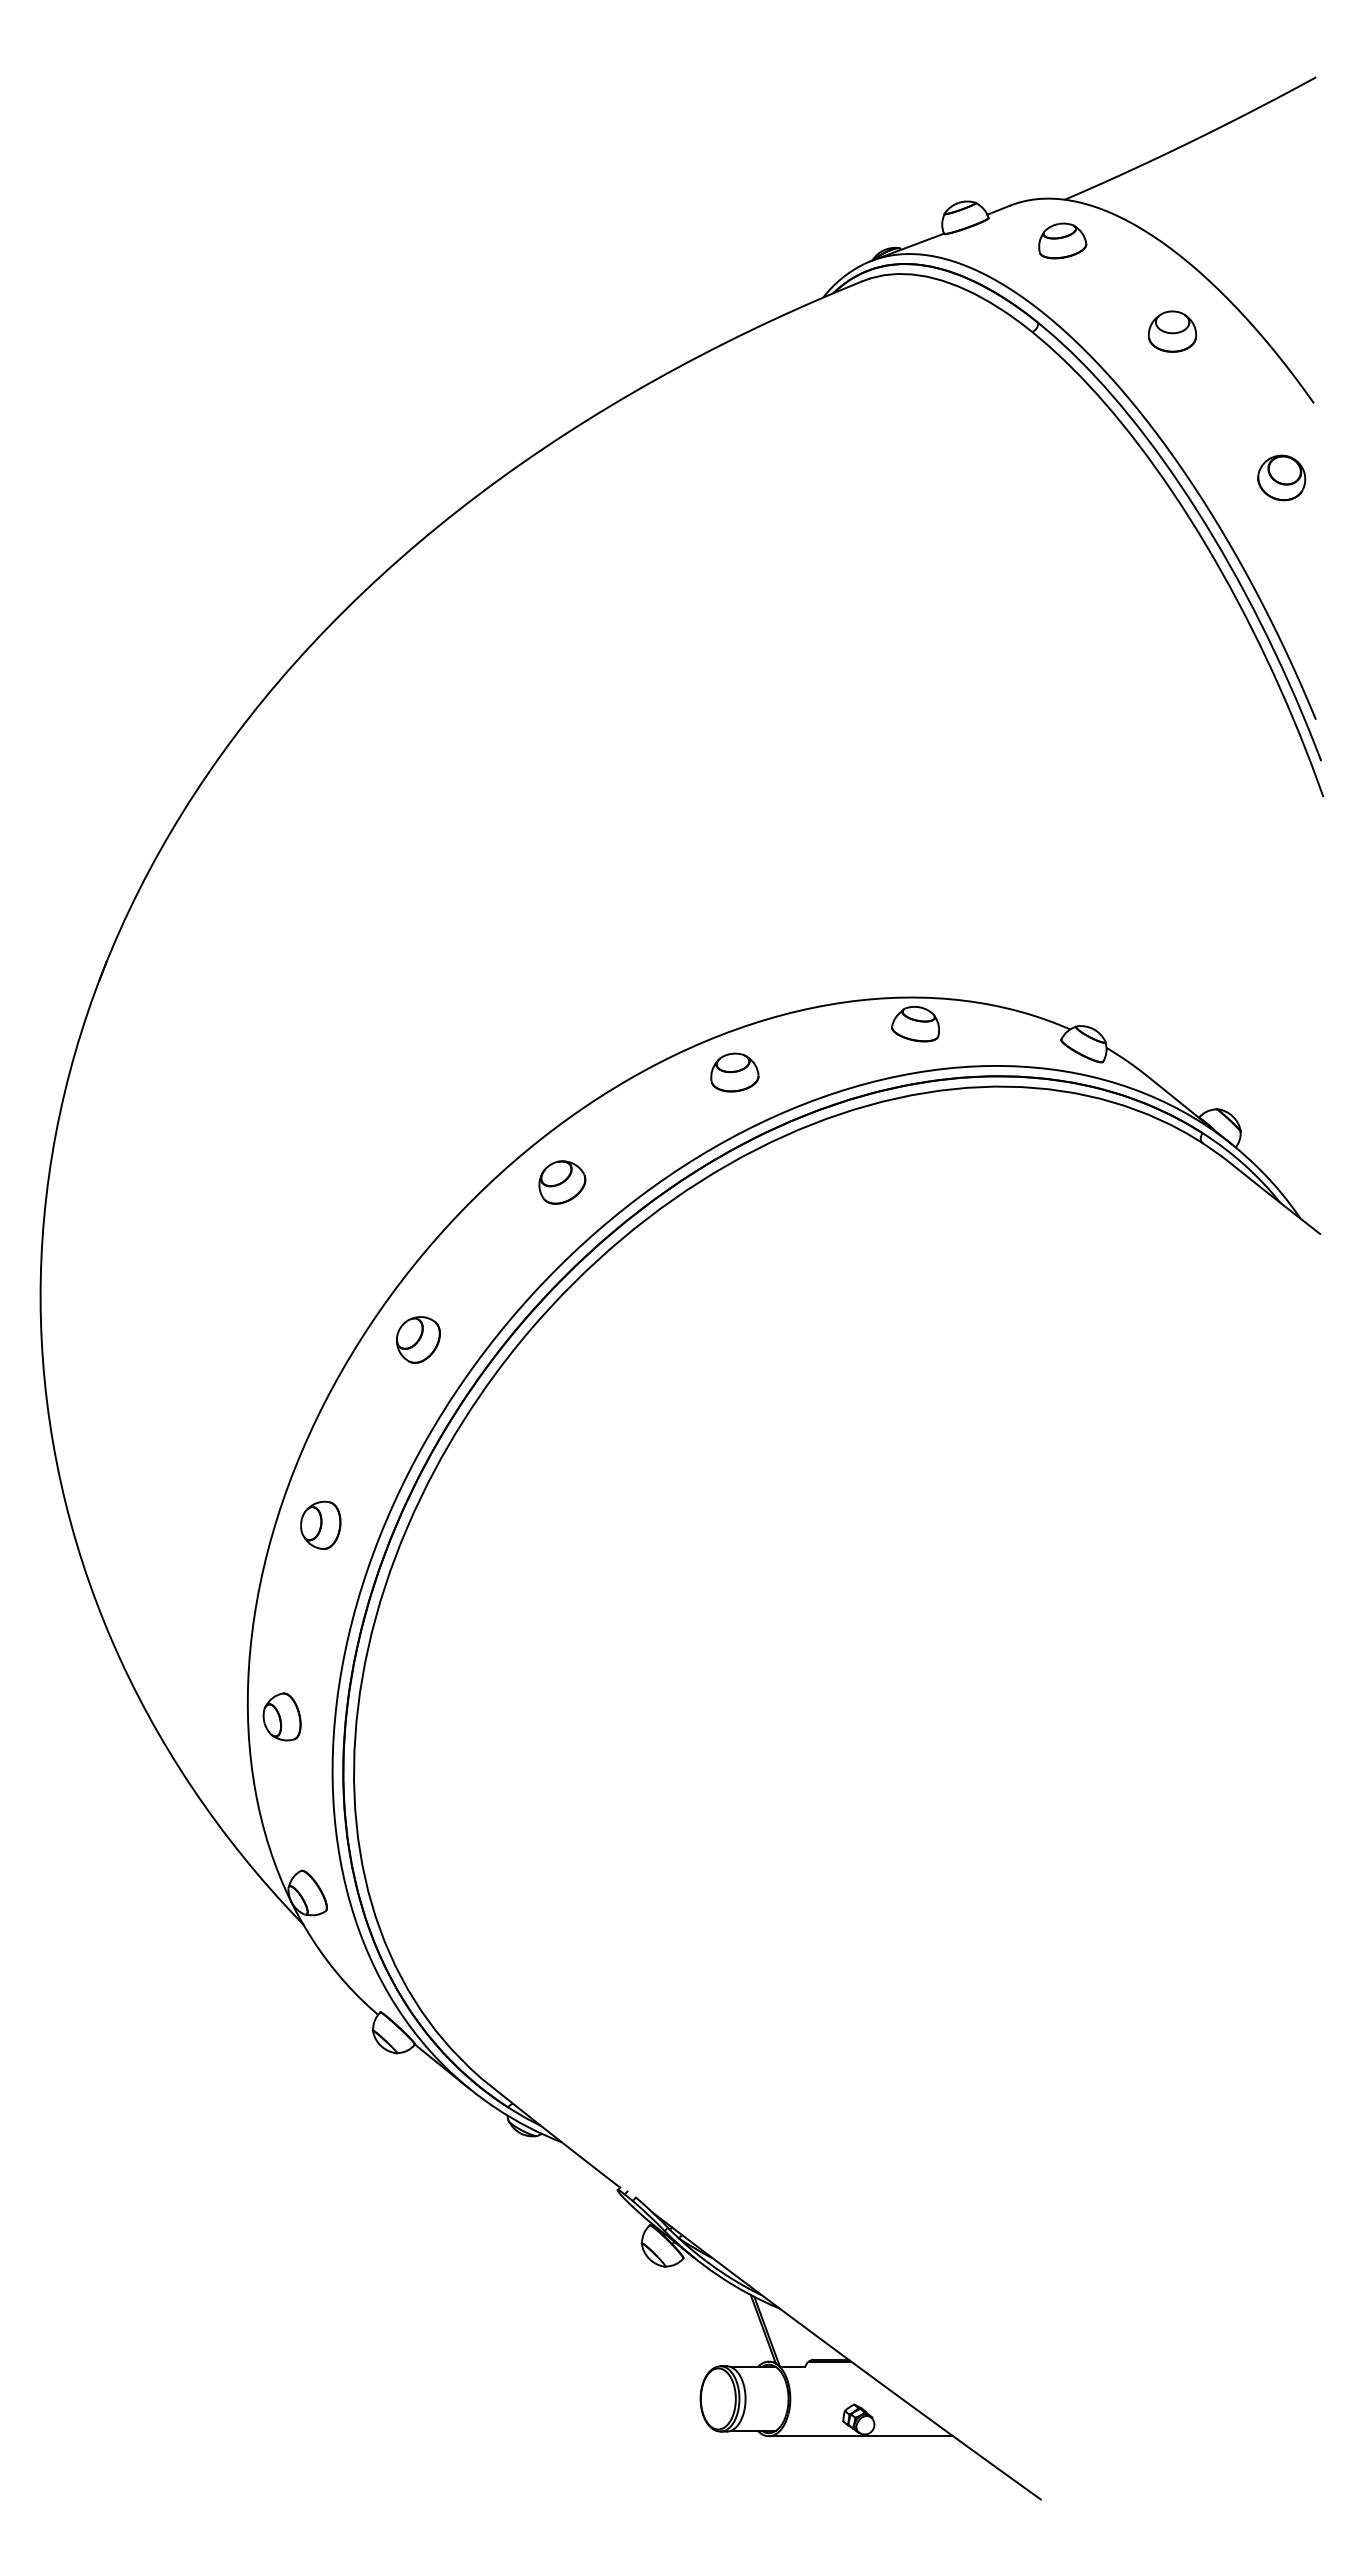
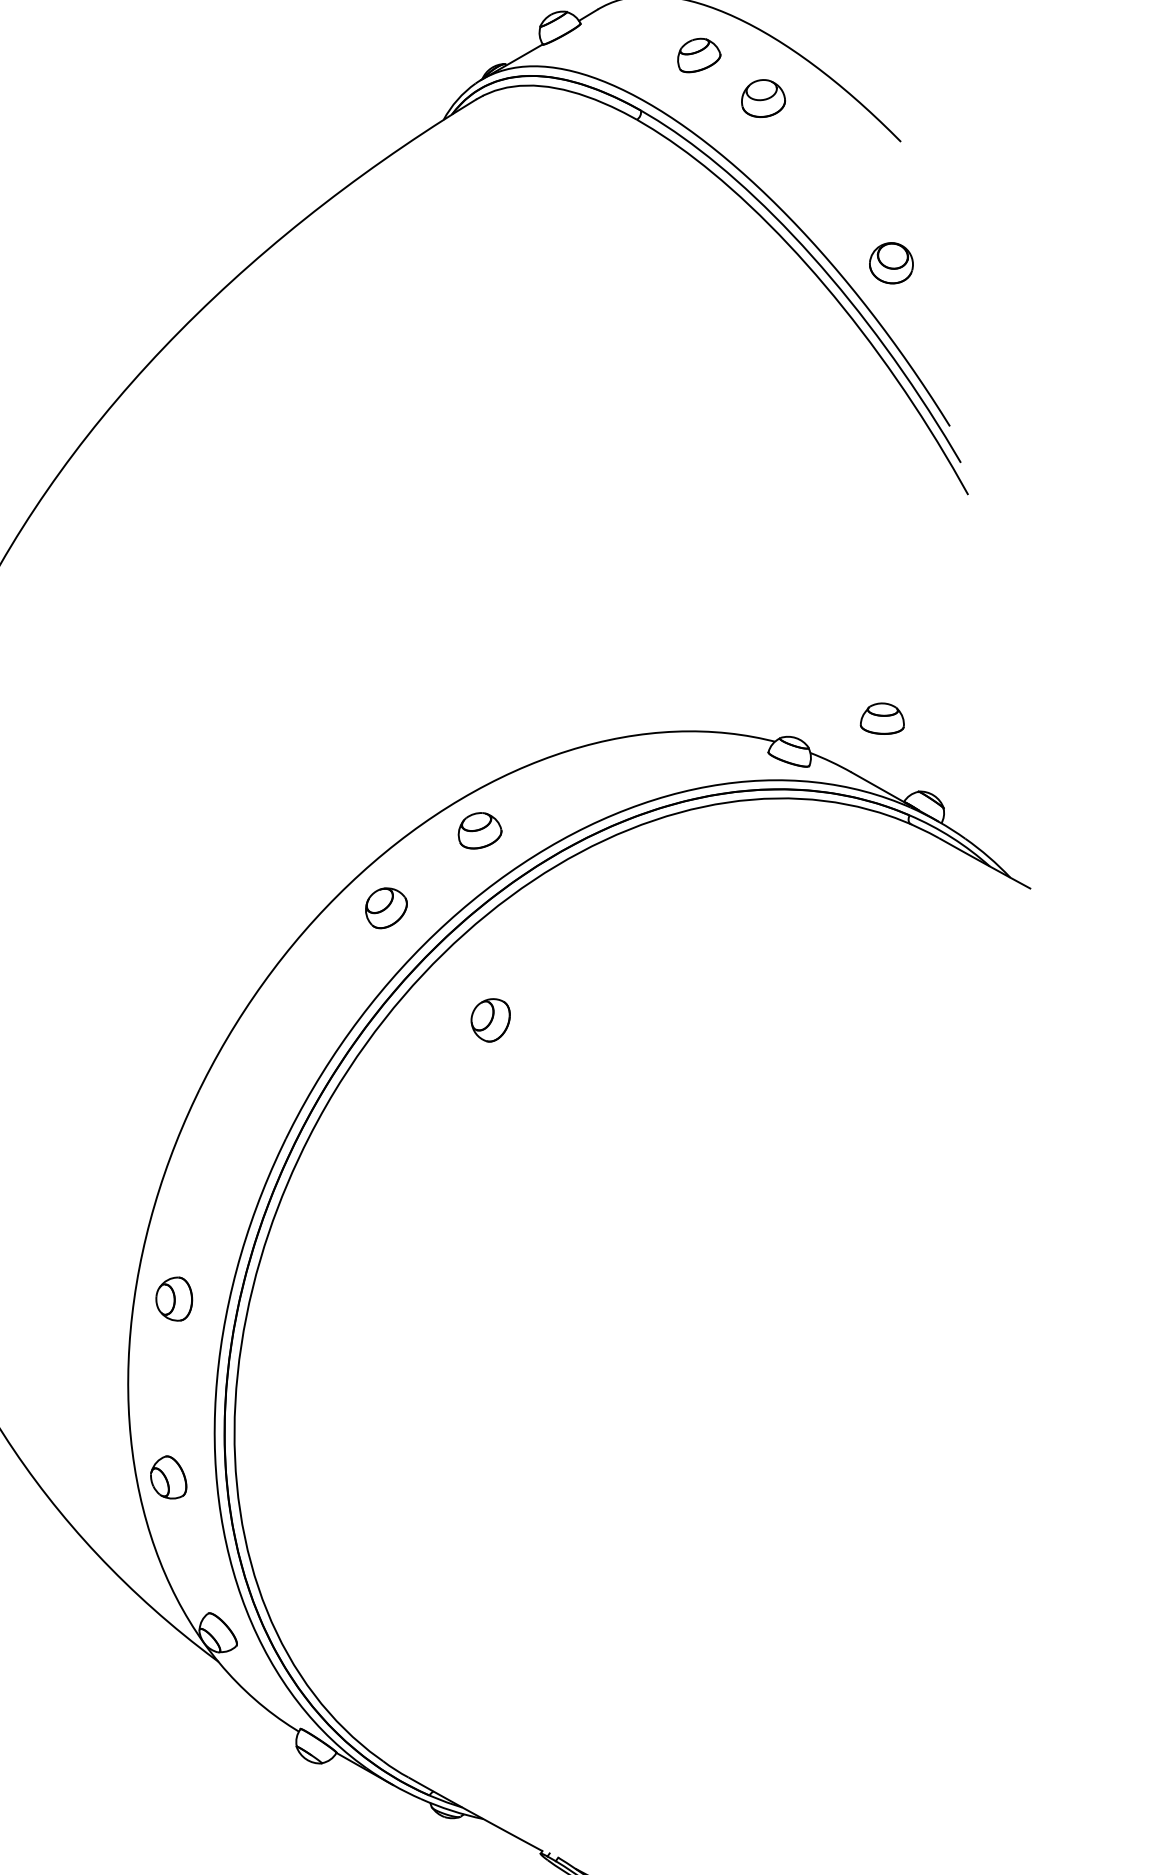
part: (1062, 240) -> (698, 54), moved
part: (1281, 477) -> (891, 263), moved
part: (915, 1024) -> (881, 719), moved
part: (562, 1182) -> (386, 907), moved
part: (418, 1339) -> (491, 1019), moved

